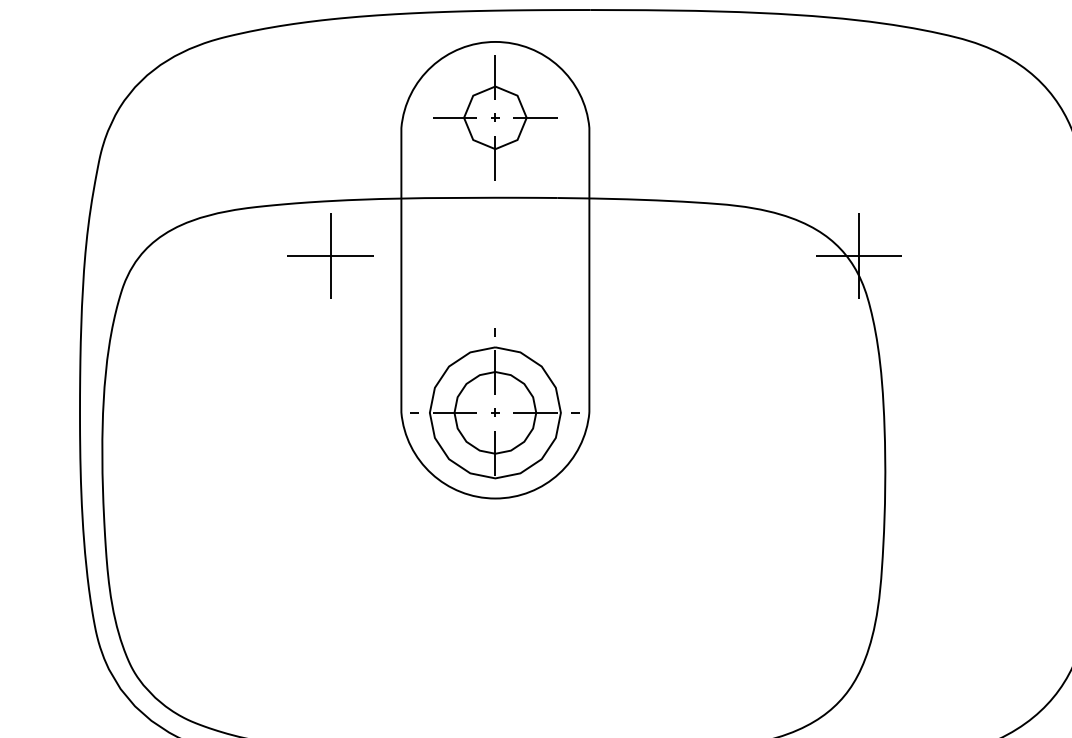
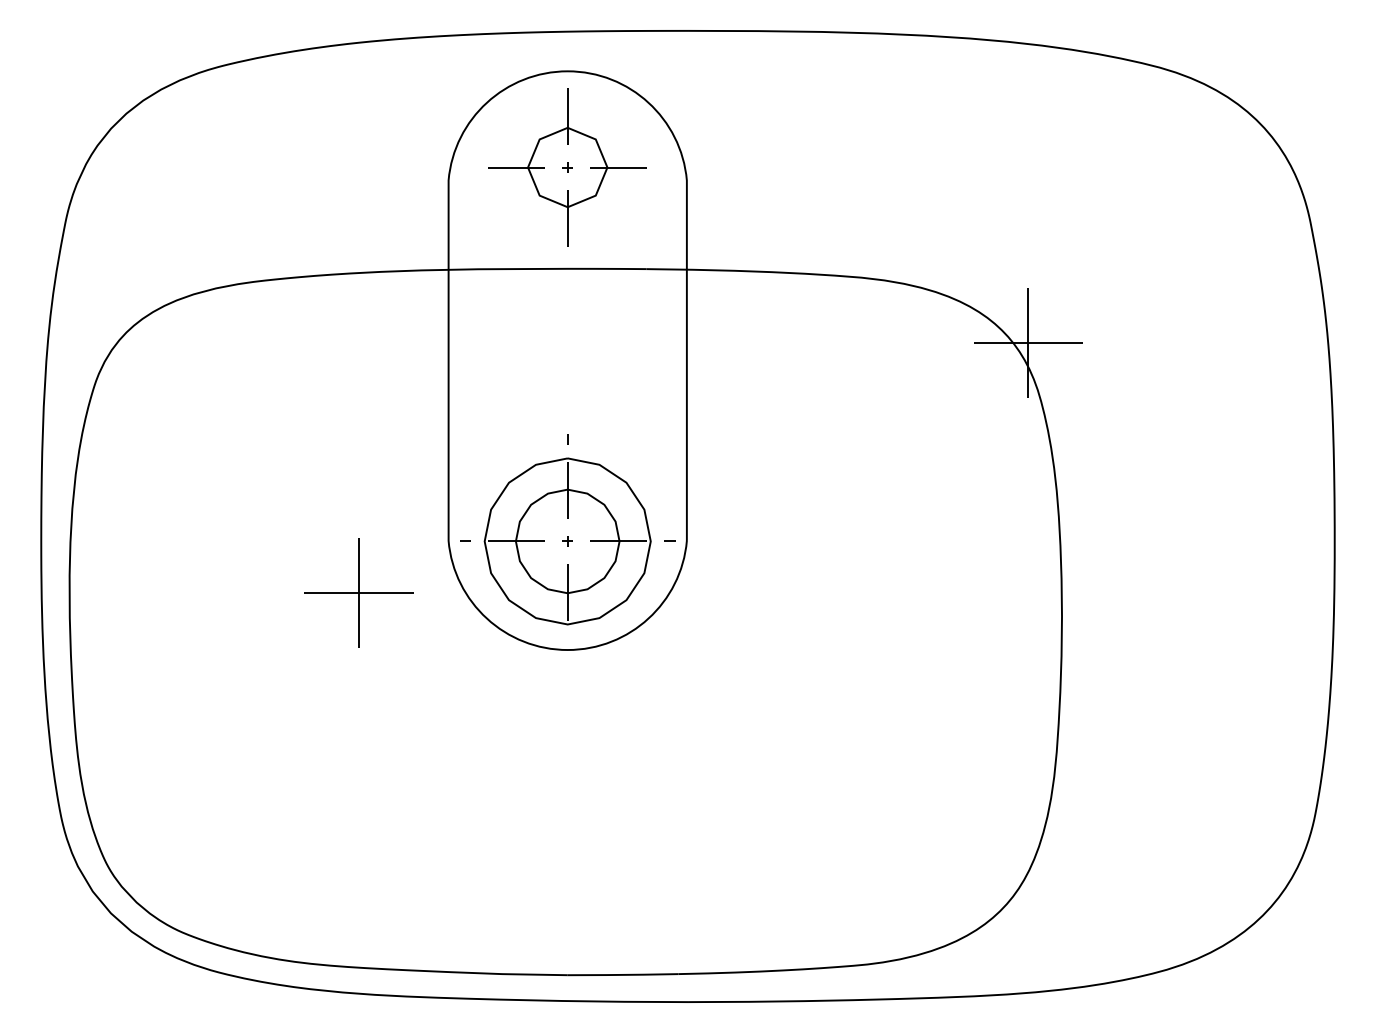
part: (330, 255) -> (358, 592), moved

